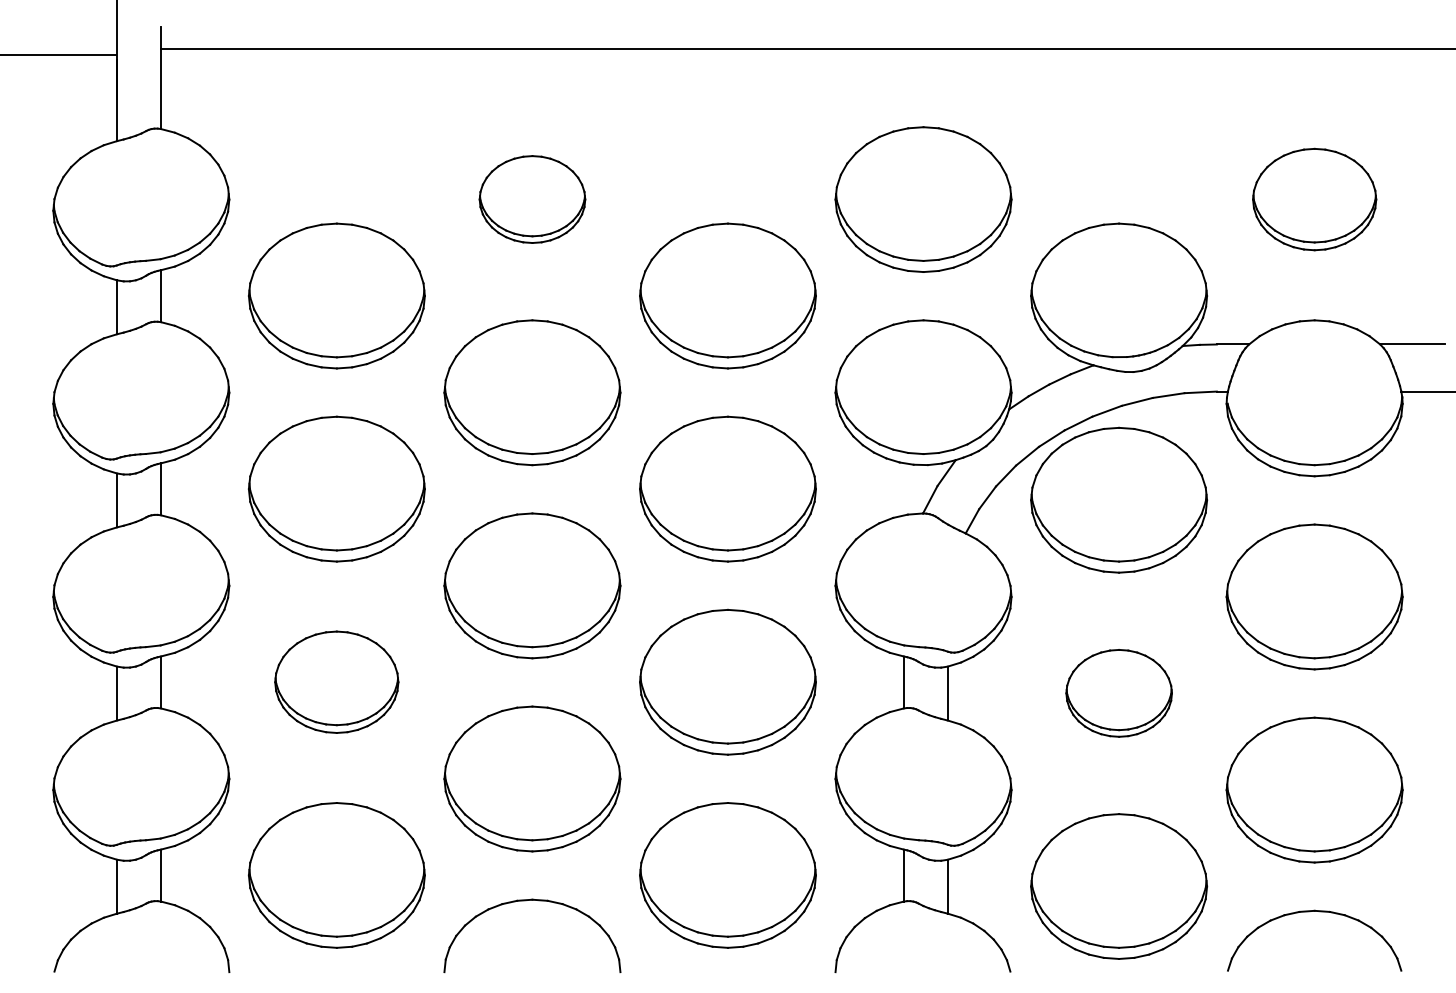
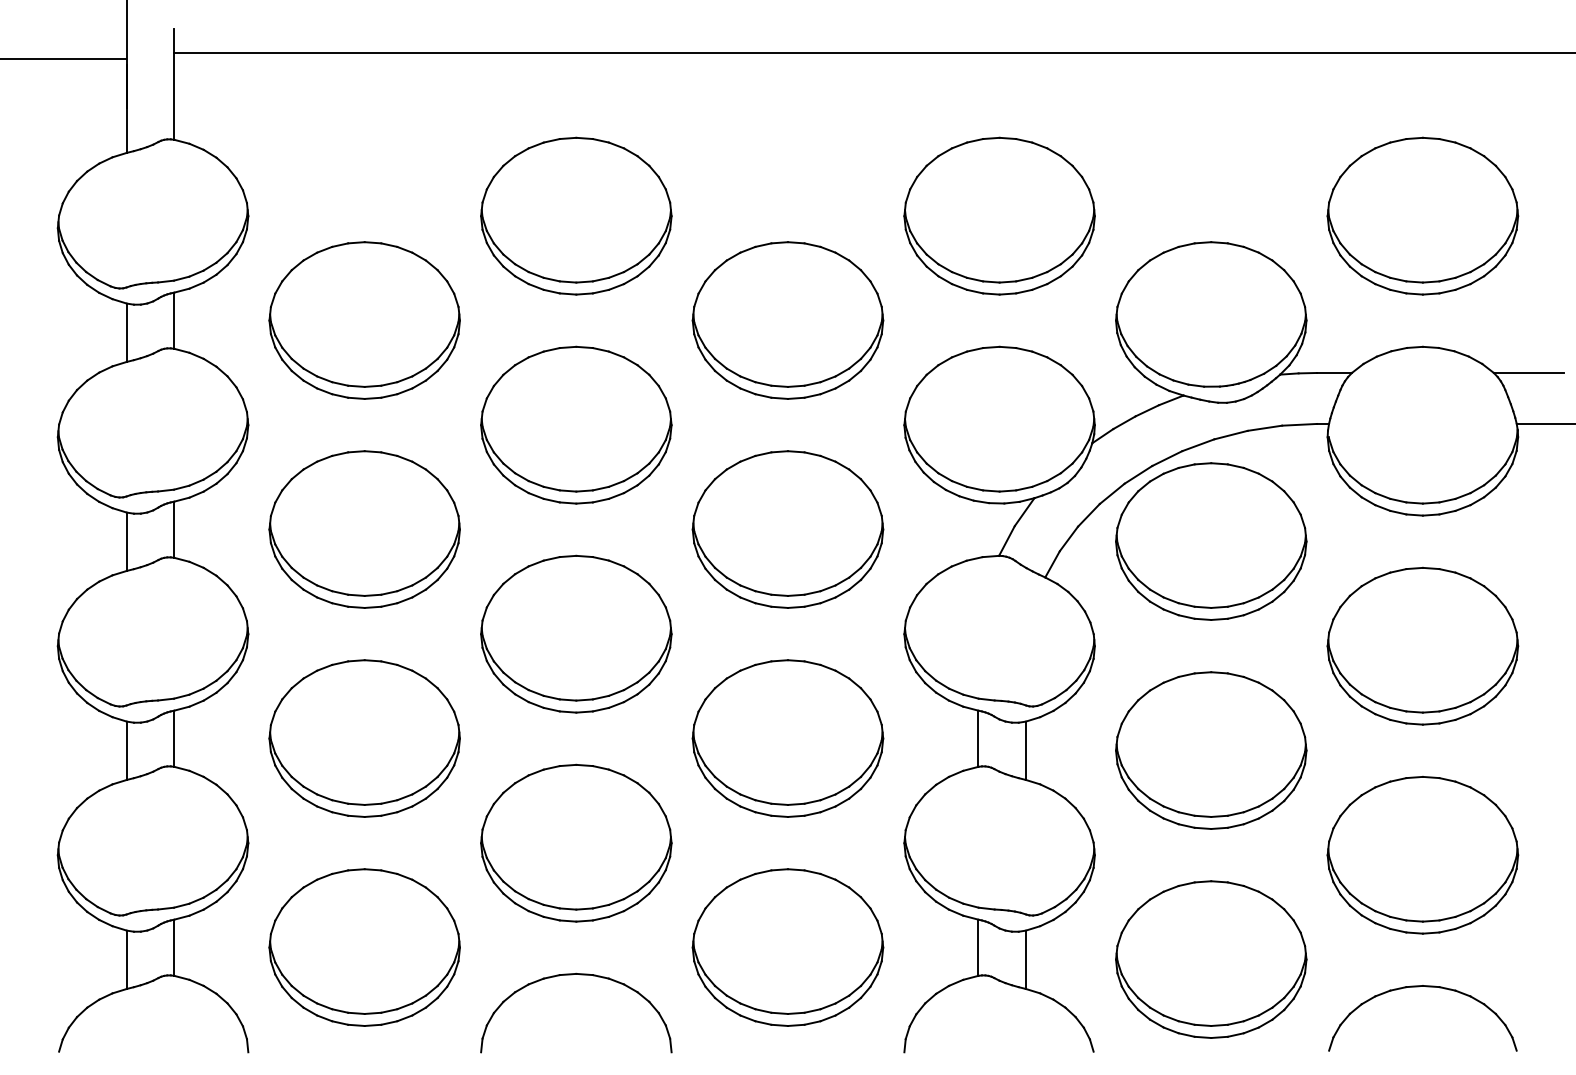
part: (532, 198) -> (576, 215), size x1.67
part: (1314, 198) -> (1422, 215), size x1.43
part: (336, 682) -> (364, 738), size x1.43
part: (1119, 693) -> (1211, 750), size x1.67

